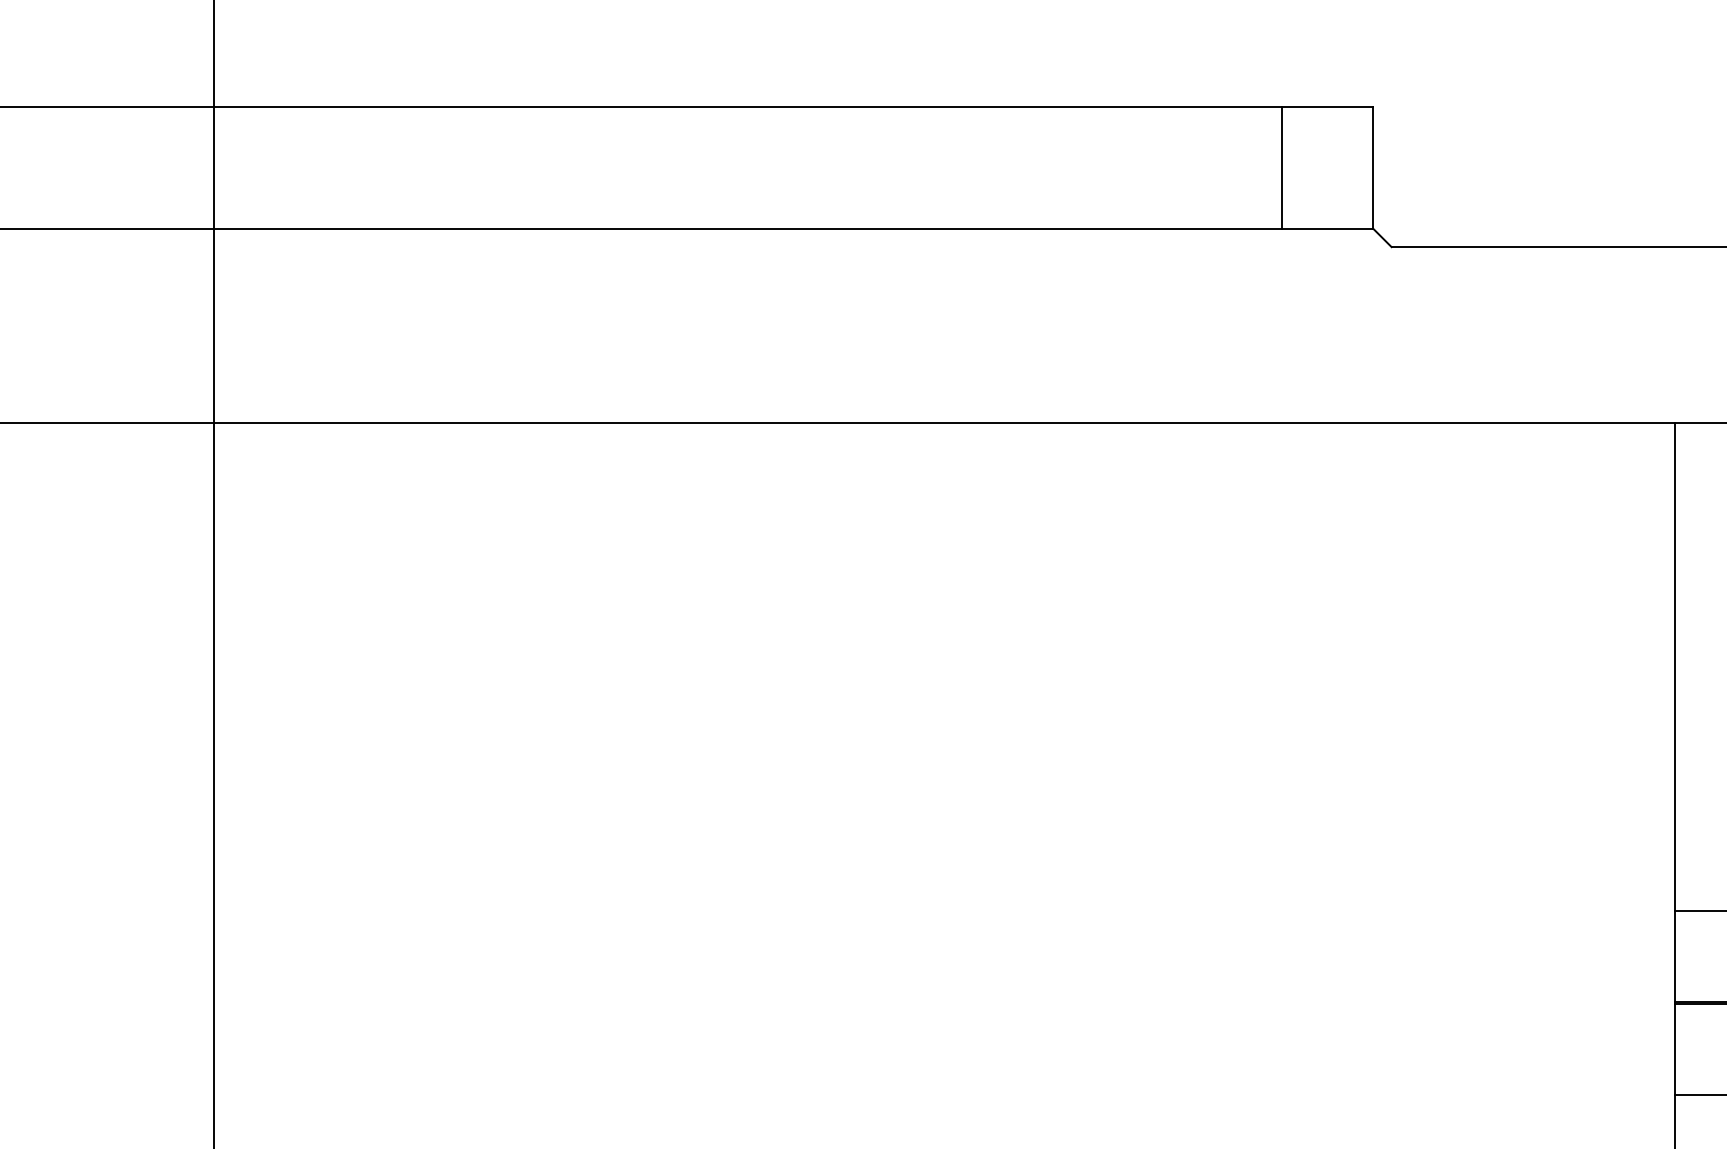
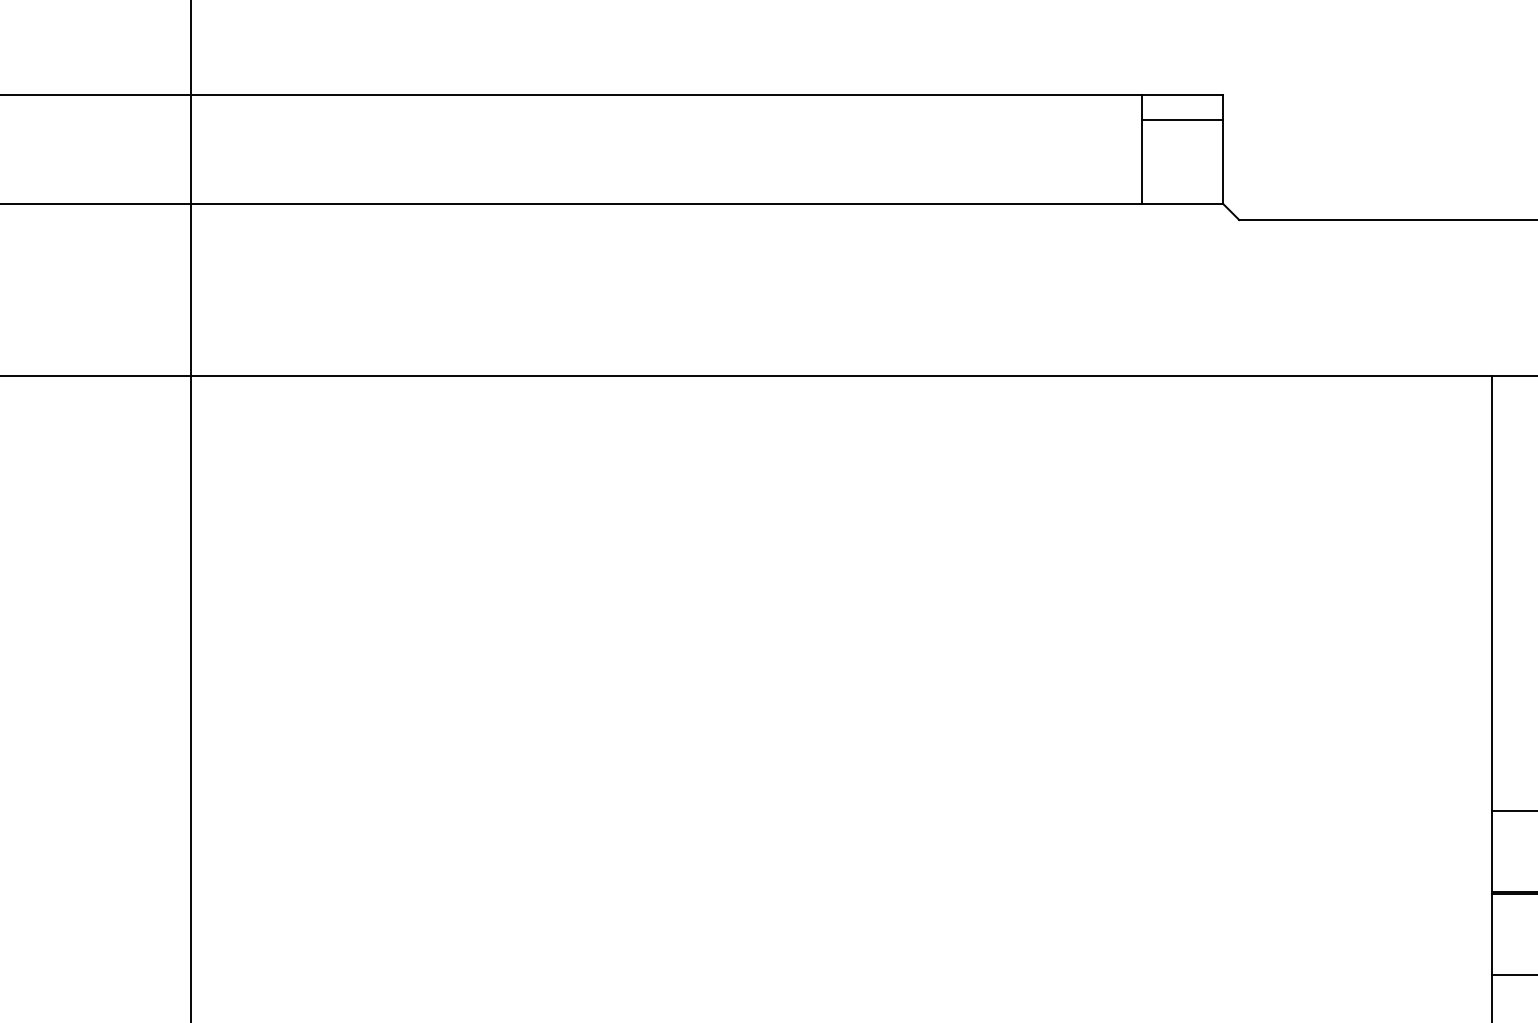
line: (1327, 134) -> (1182, 119), added

